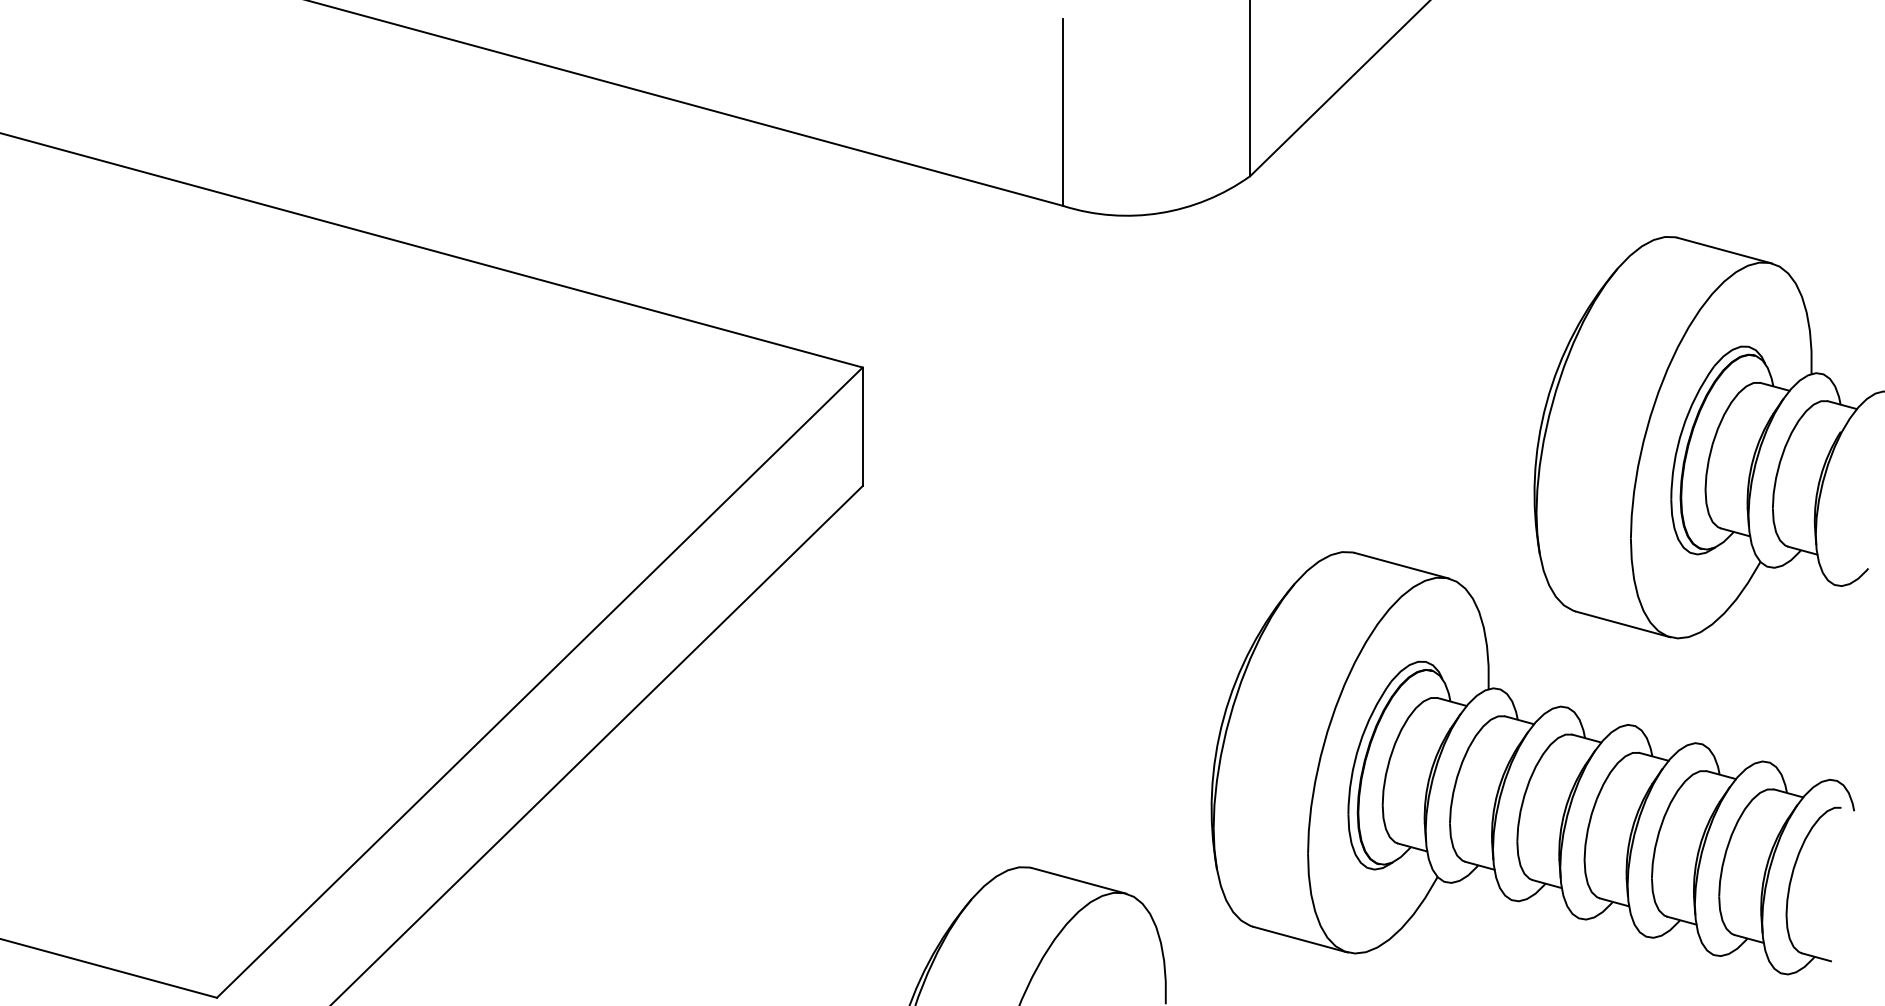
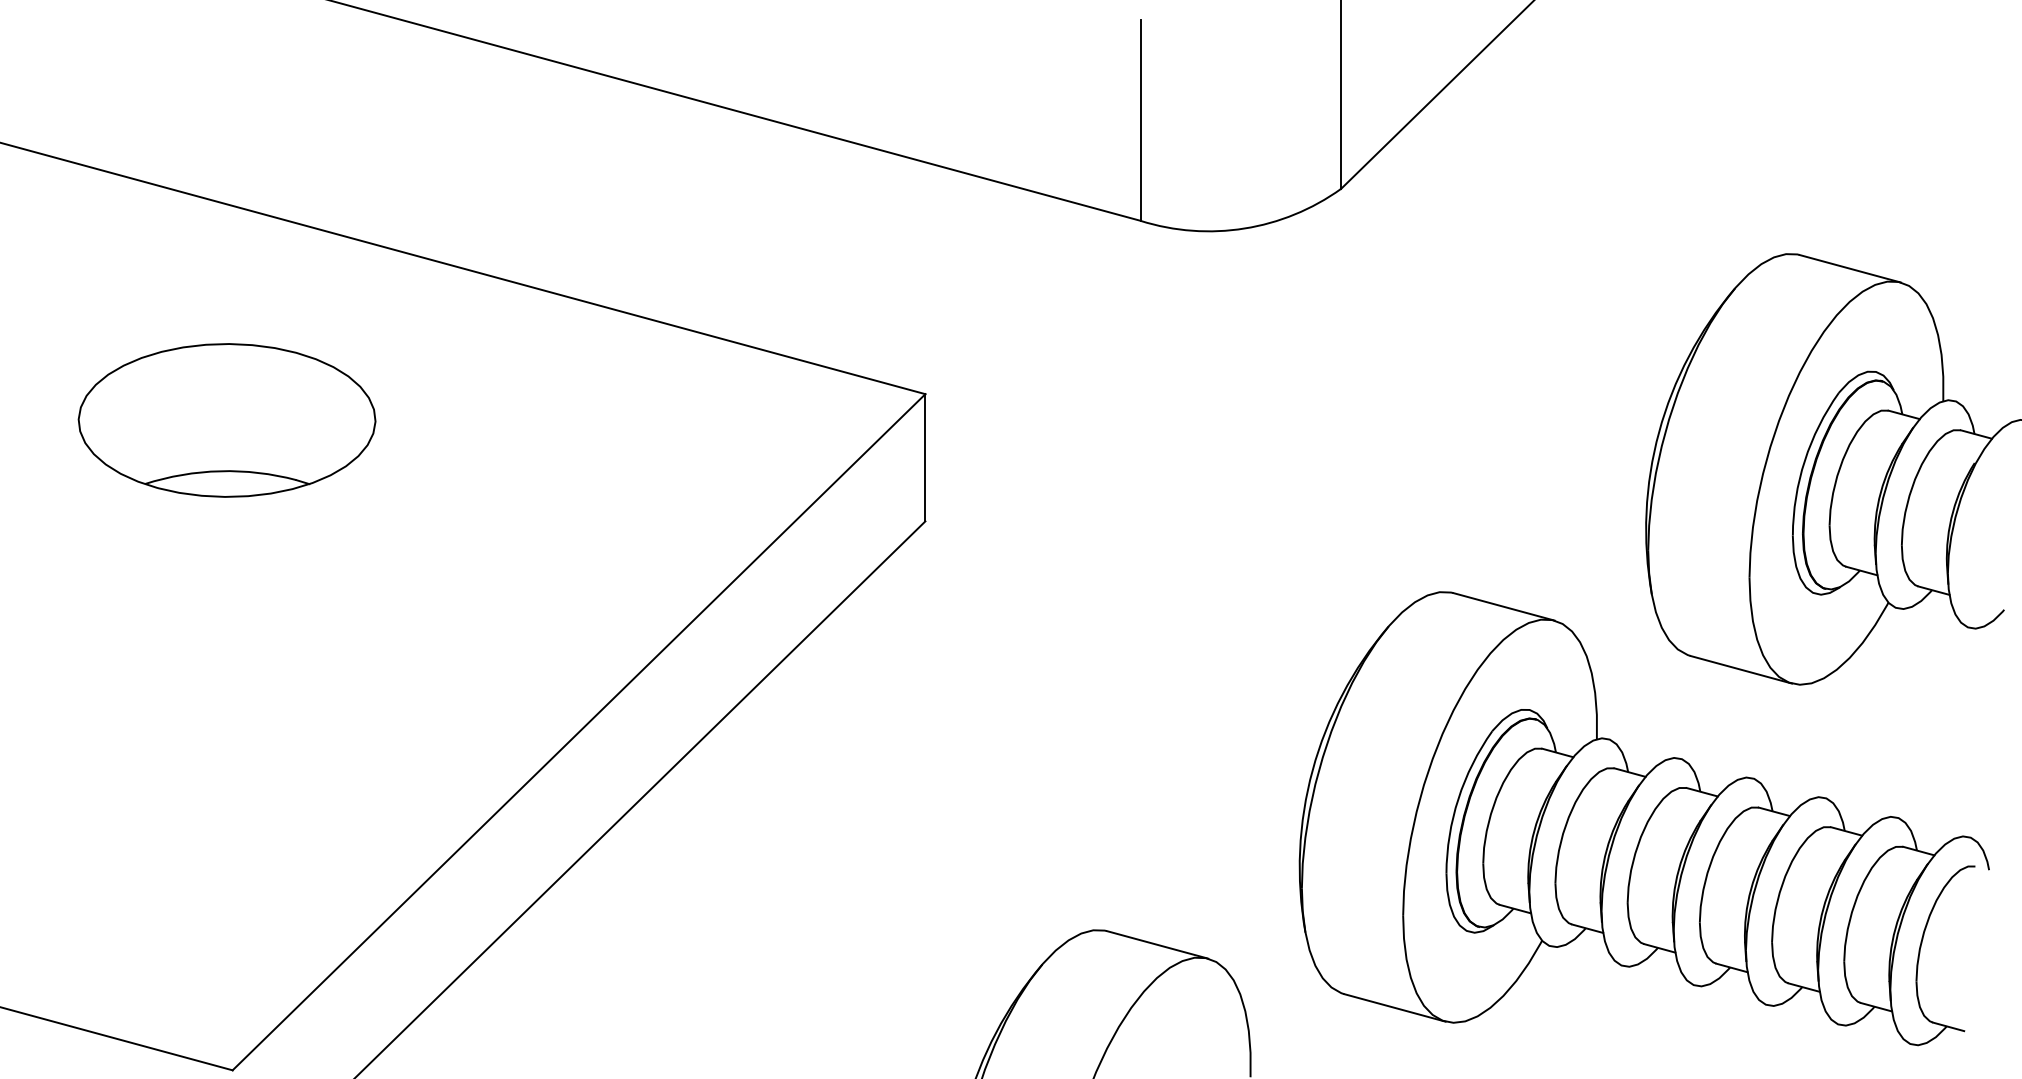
part: (211, 391) -> (226, 419), added

